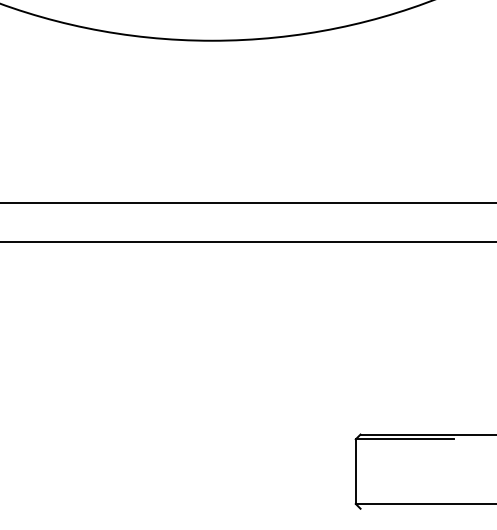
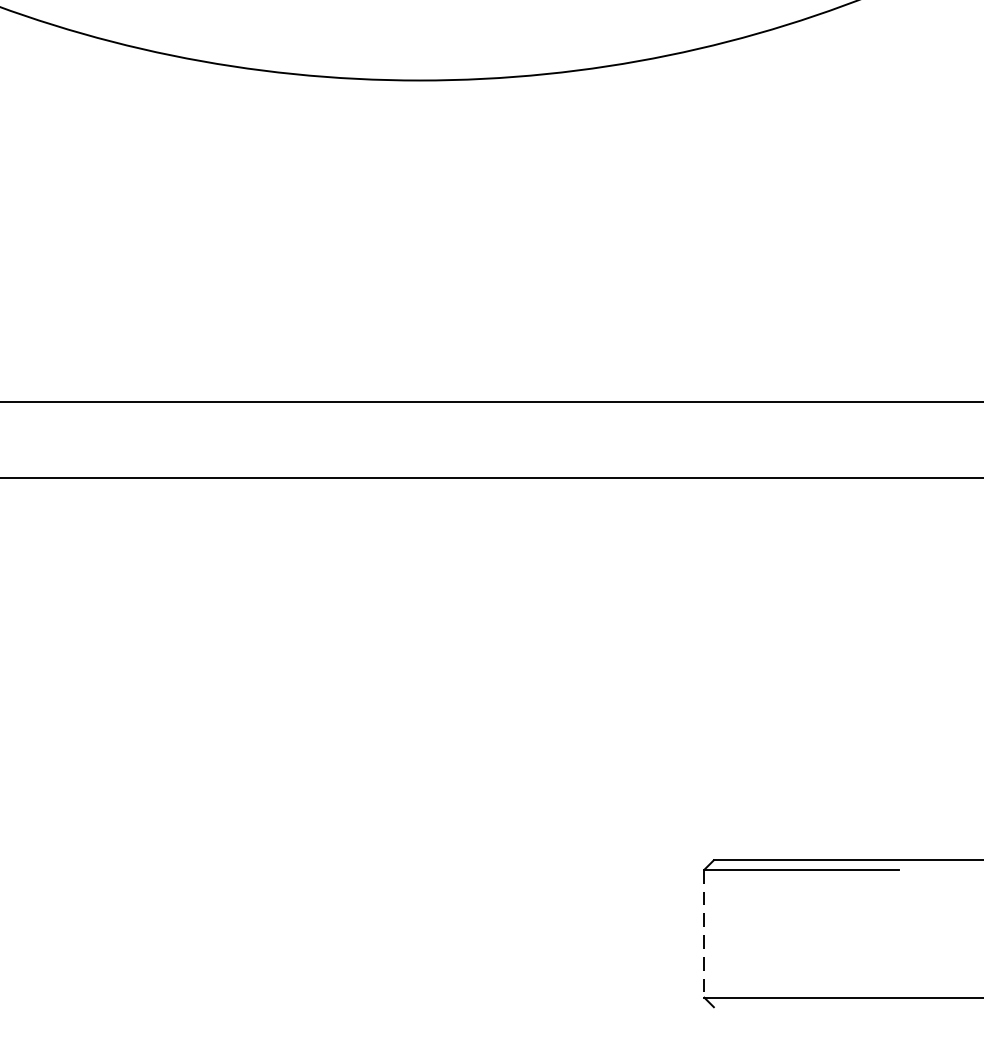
line: (355, 472) -> (703, 935), solid -> dashed

